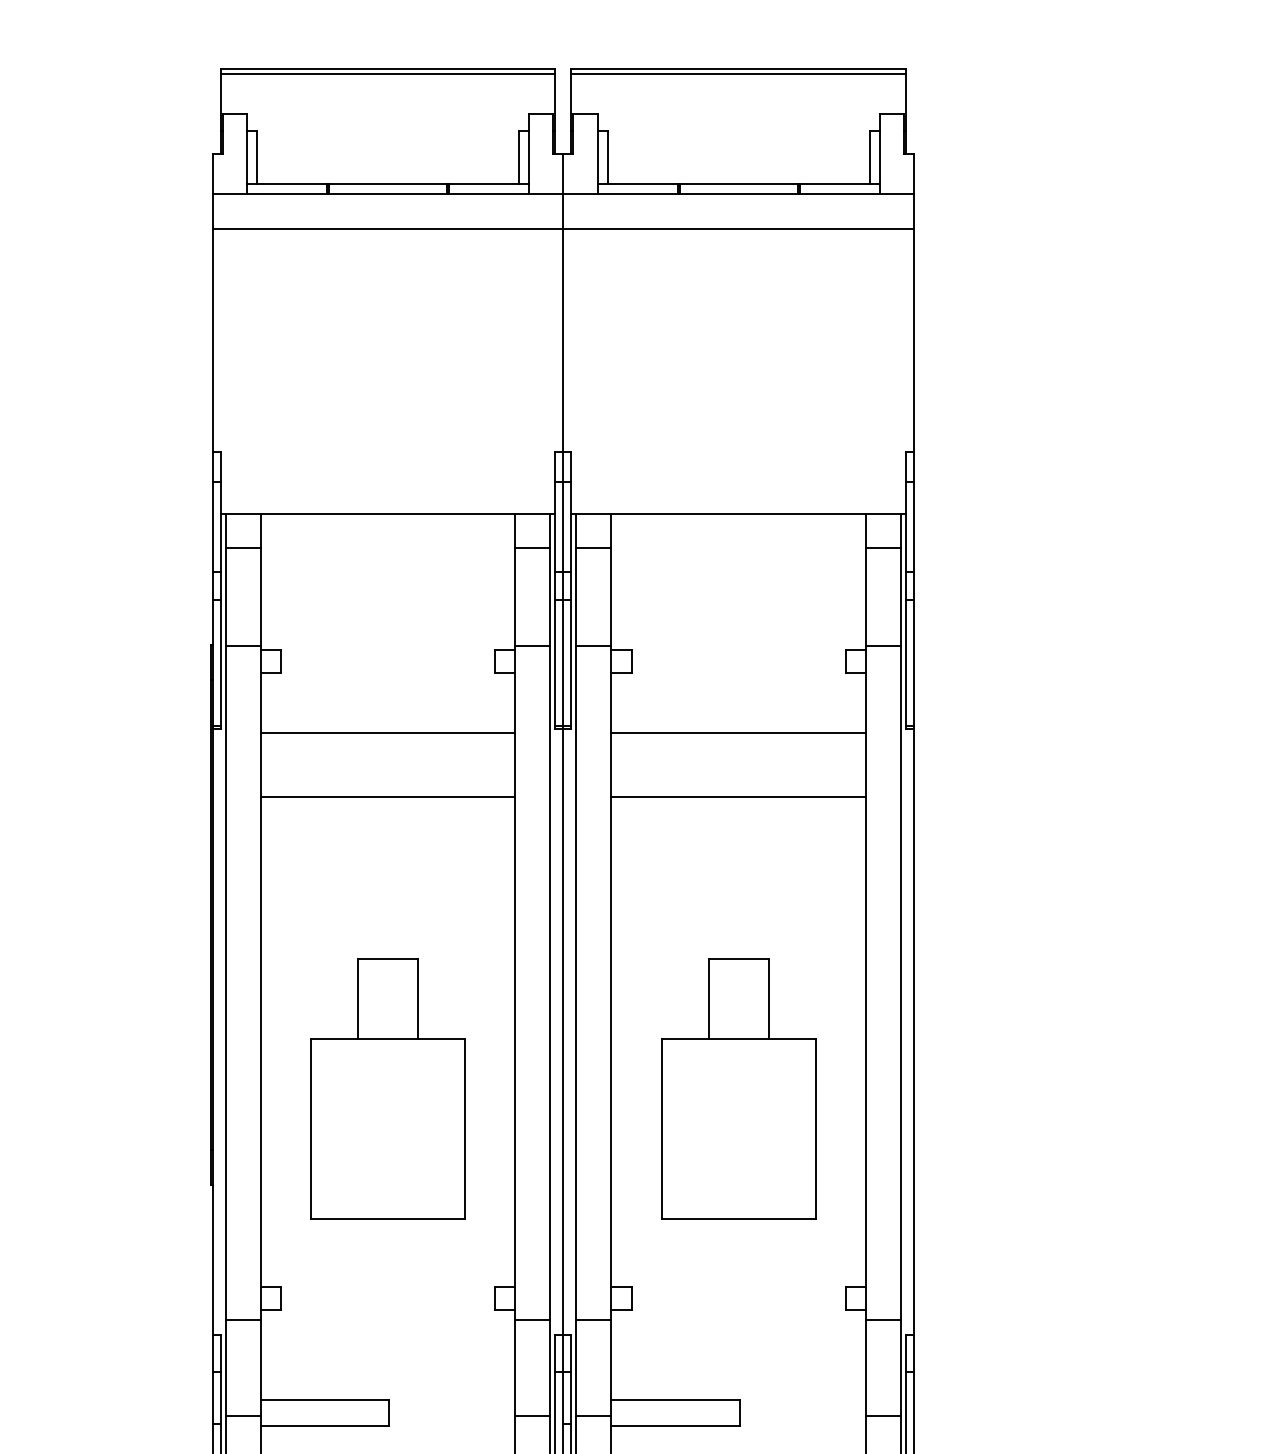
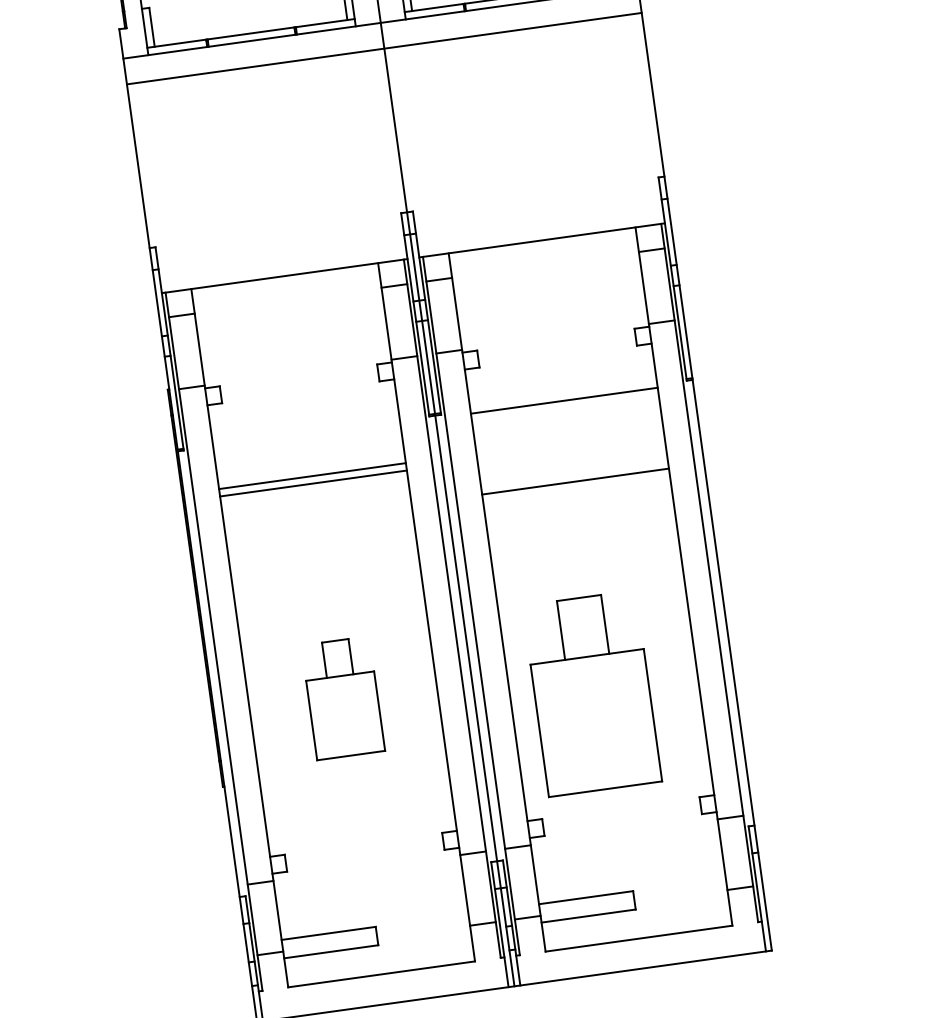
line: (388, 732) -> (312, 475), moved
line: (738, 796) -> (575, 481), moved
part: (387, 1088) -> (342, 697), size x0.6
part: (738, 1088) -> (592, 693), moved

